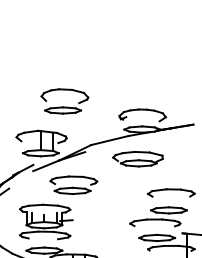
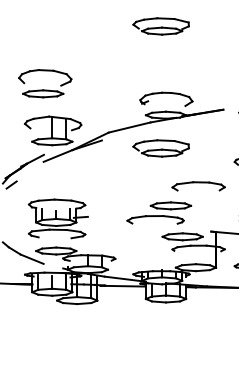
part: (137, 50) -> (160, 26), added
part: (65, 101) -> (45, 83), moved
part: (74, 185) -> (89, 177), removed
part: (158, 216) -> (159, 212), moved

